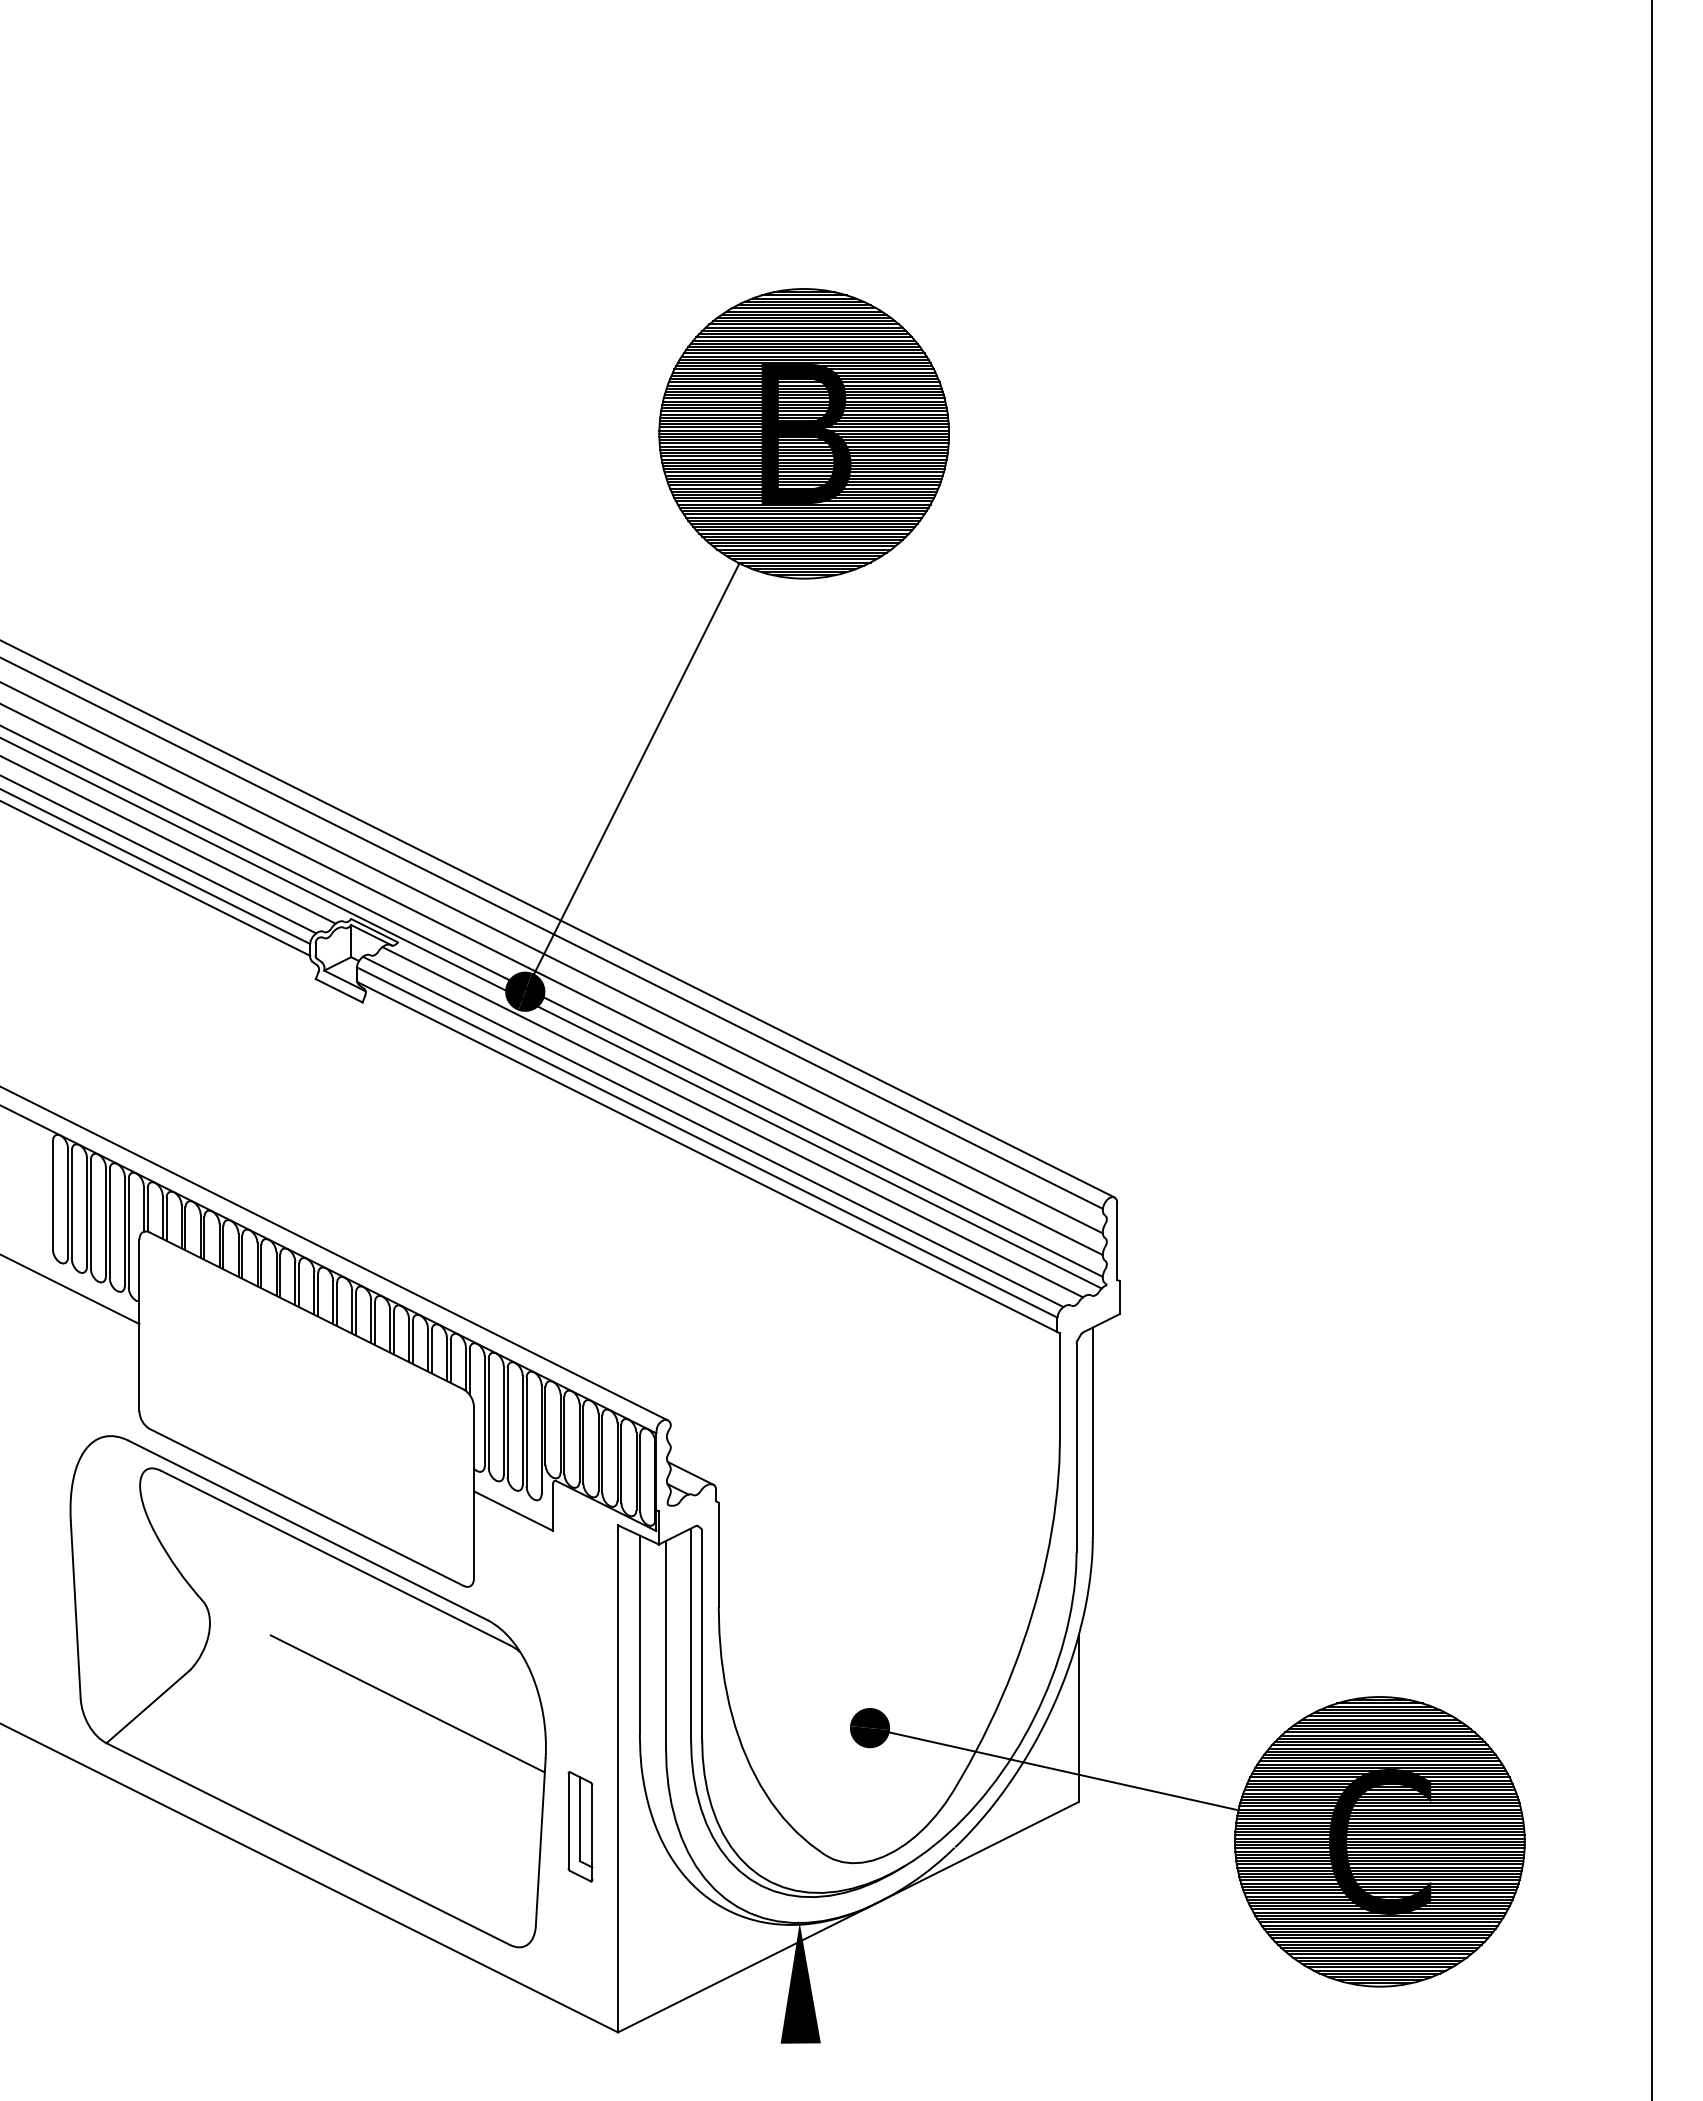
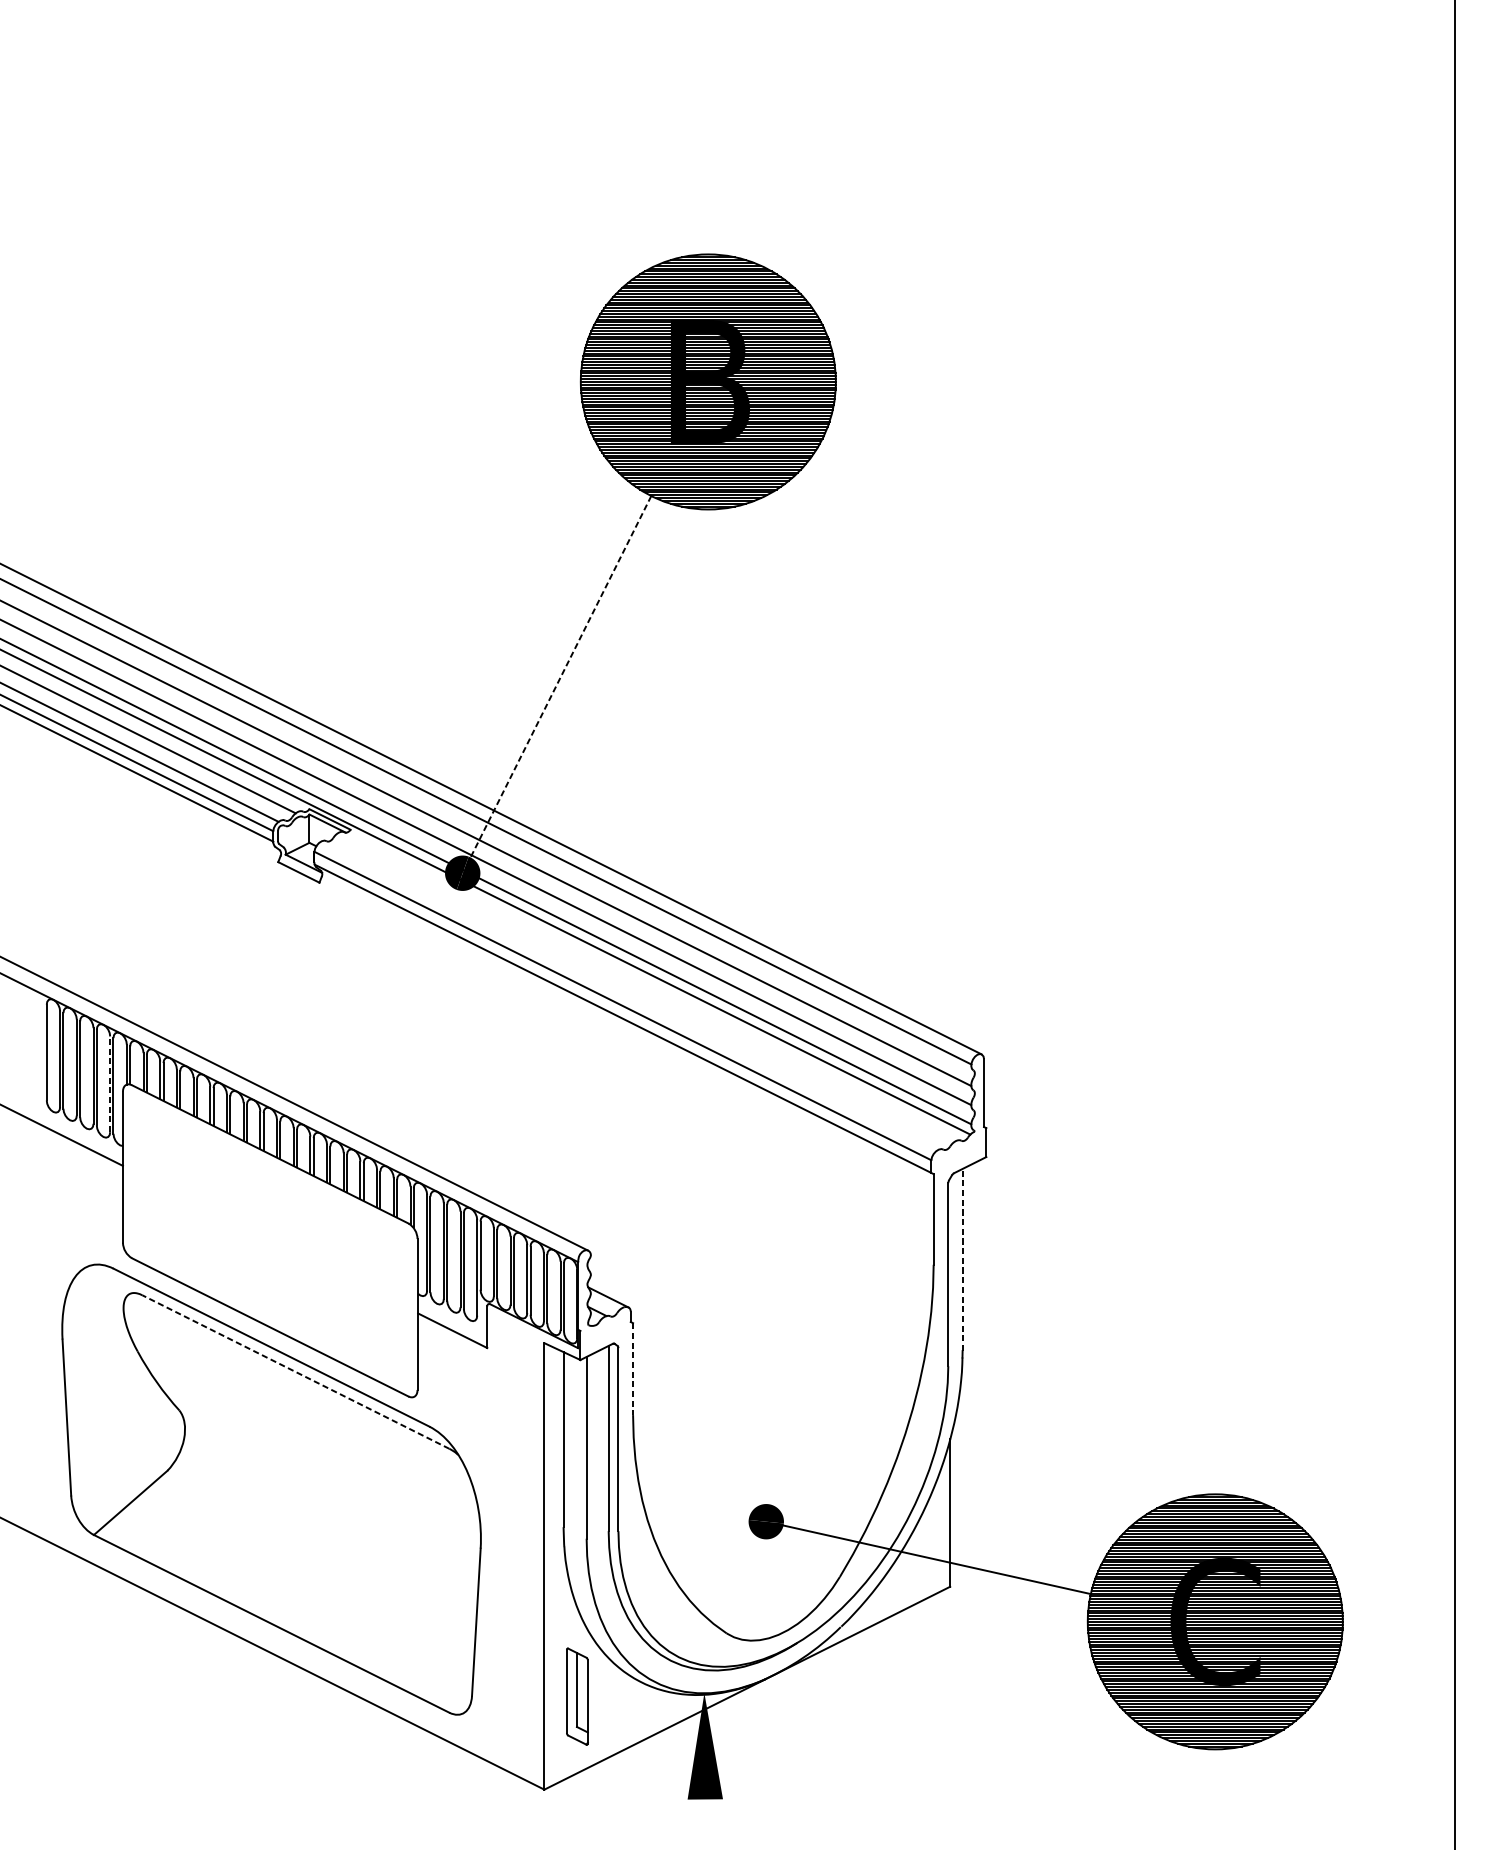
line: (635, 770) -> (559, 678), solid -> dashed
line: (732, 1122) -> (645, 988), removed
line: (713, 1131) -> (628, 996), removed
line: (124, 1230) -> (109, 1083), solid -> dashed
line: (1092, 1430) -> (962, 1259), solid -> dashed
line: (718, 1555) -> (632, 1369), solid -> dashed
line: (335, 1558) -> (295, 1372), solid -> dashed
line: (407, 1703) -> (359, 1500), removed
part: (580, 1826) -> (577, 1696), moved

